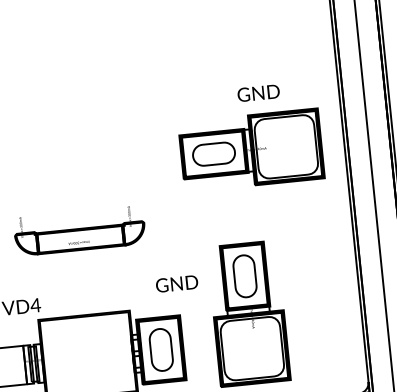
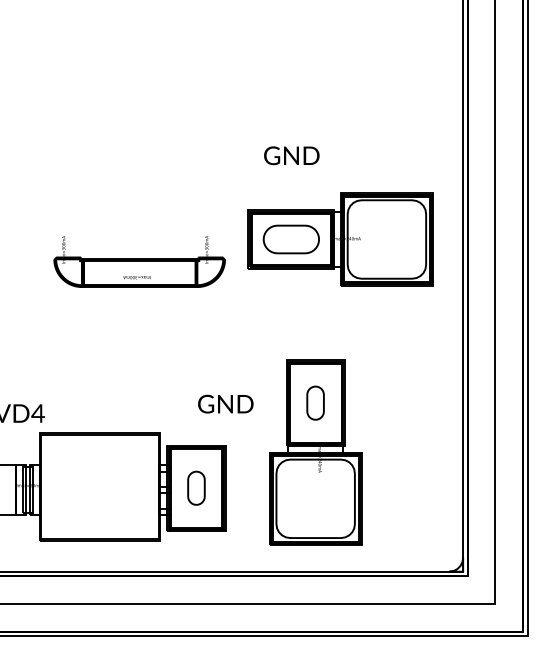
text: (258, 93) -> (291, 155), moved
part: (79, 230) -> (139, 261), moved
part: (244, 275) -> (315, 402), size x0.6
part: (161, 349) -> (196, 487), size x0.6

